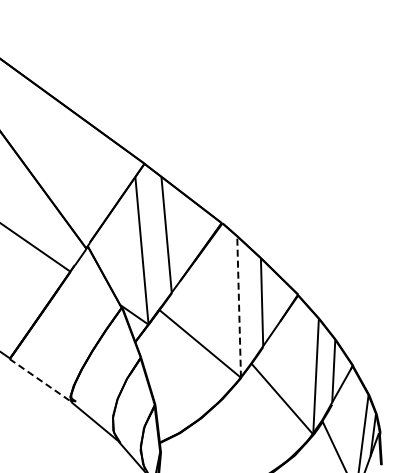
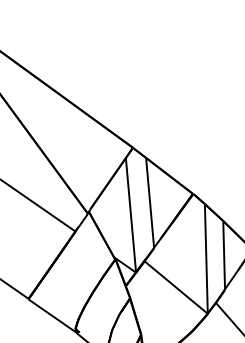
line: (239, 307) -> (206, 259), dashed -> solid
line: (40, 380) -> (52, 315), dashed -> solid

